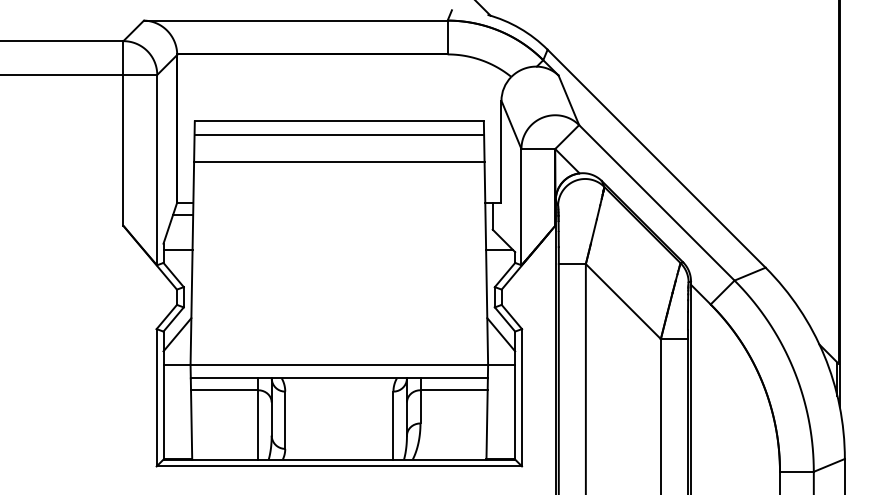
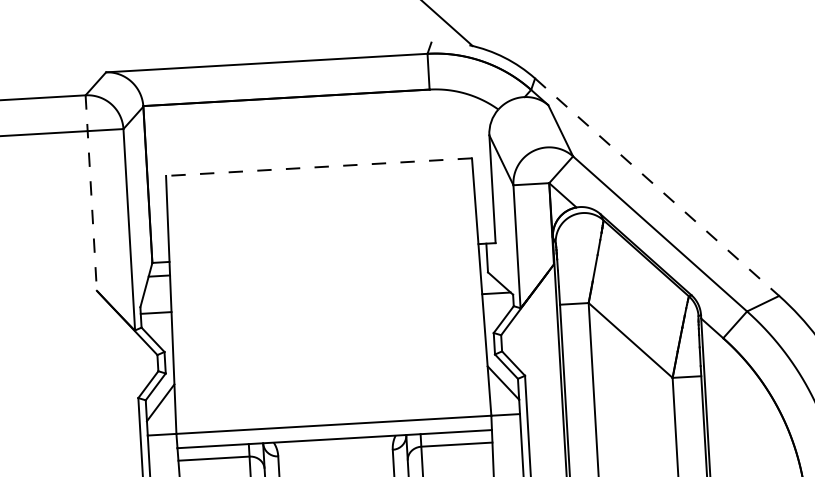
line: (339, 121) -> (319, 167), solid -> dashed
line: (123, 134) -> (91, 194), solid -> dashed
line: (339, 134) -> (320, 180), removed
line: (657, 159) -> (658, 188), solid -> dashed
line: (339, 161) -> (321, 209), removed

